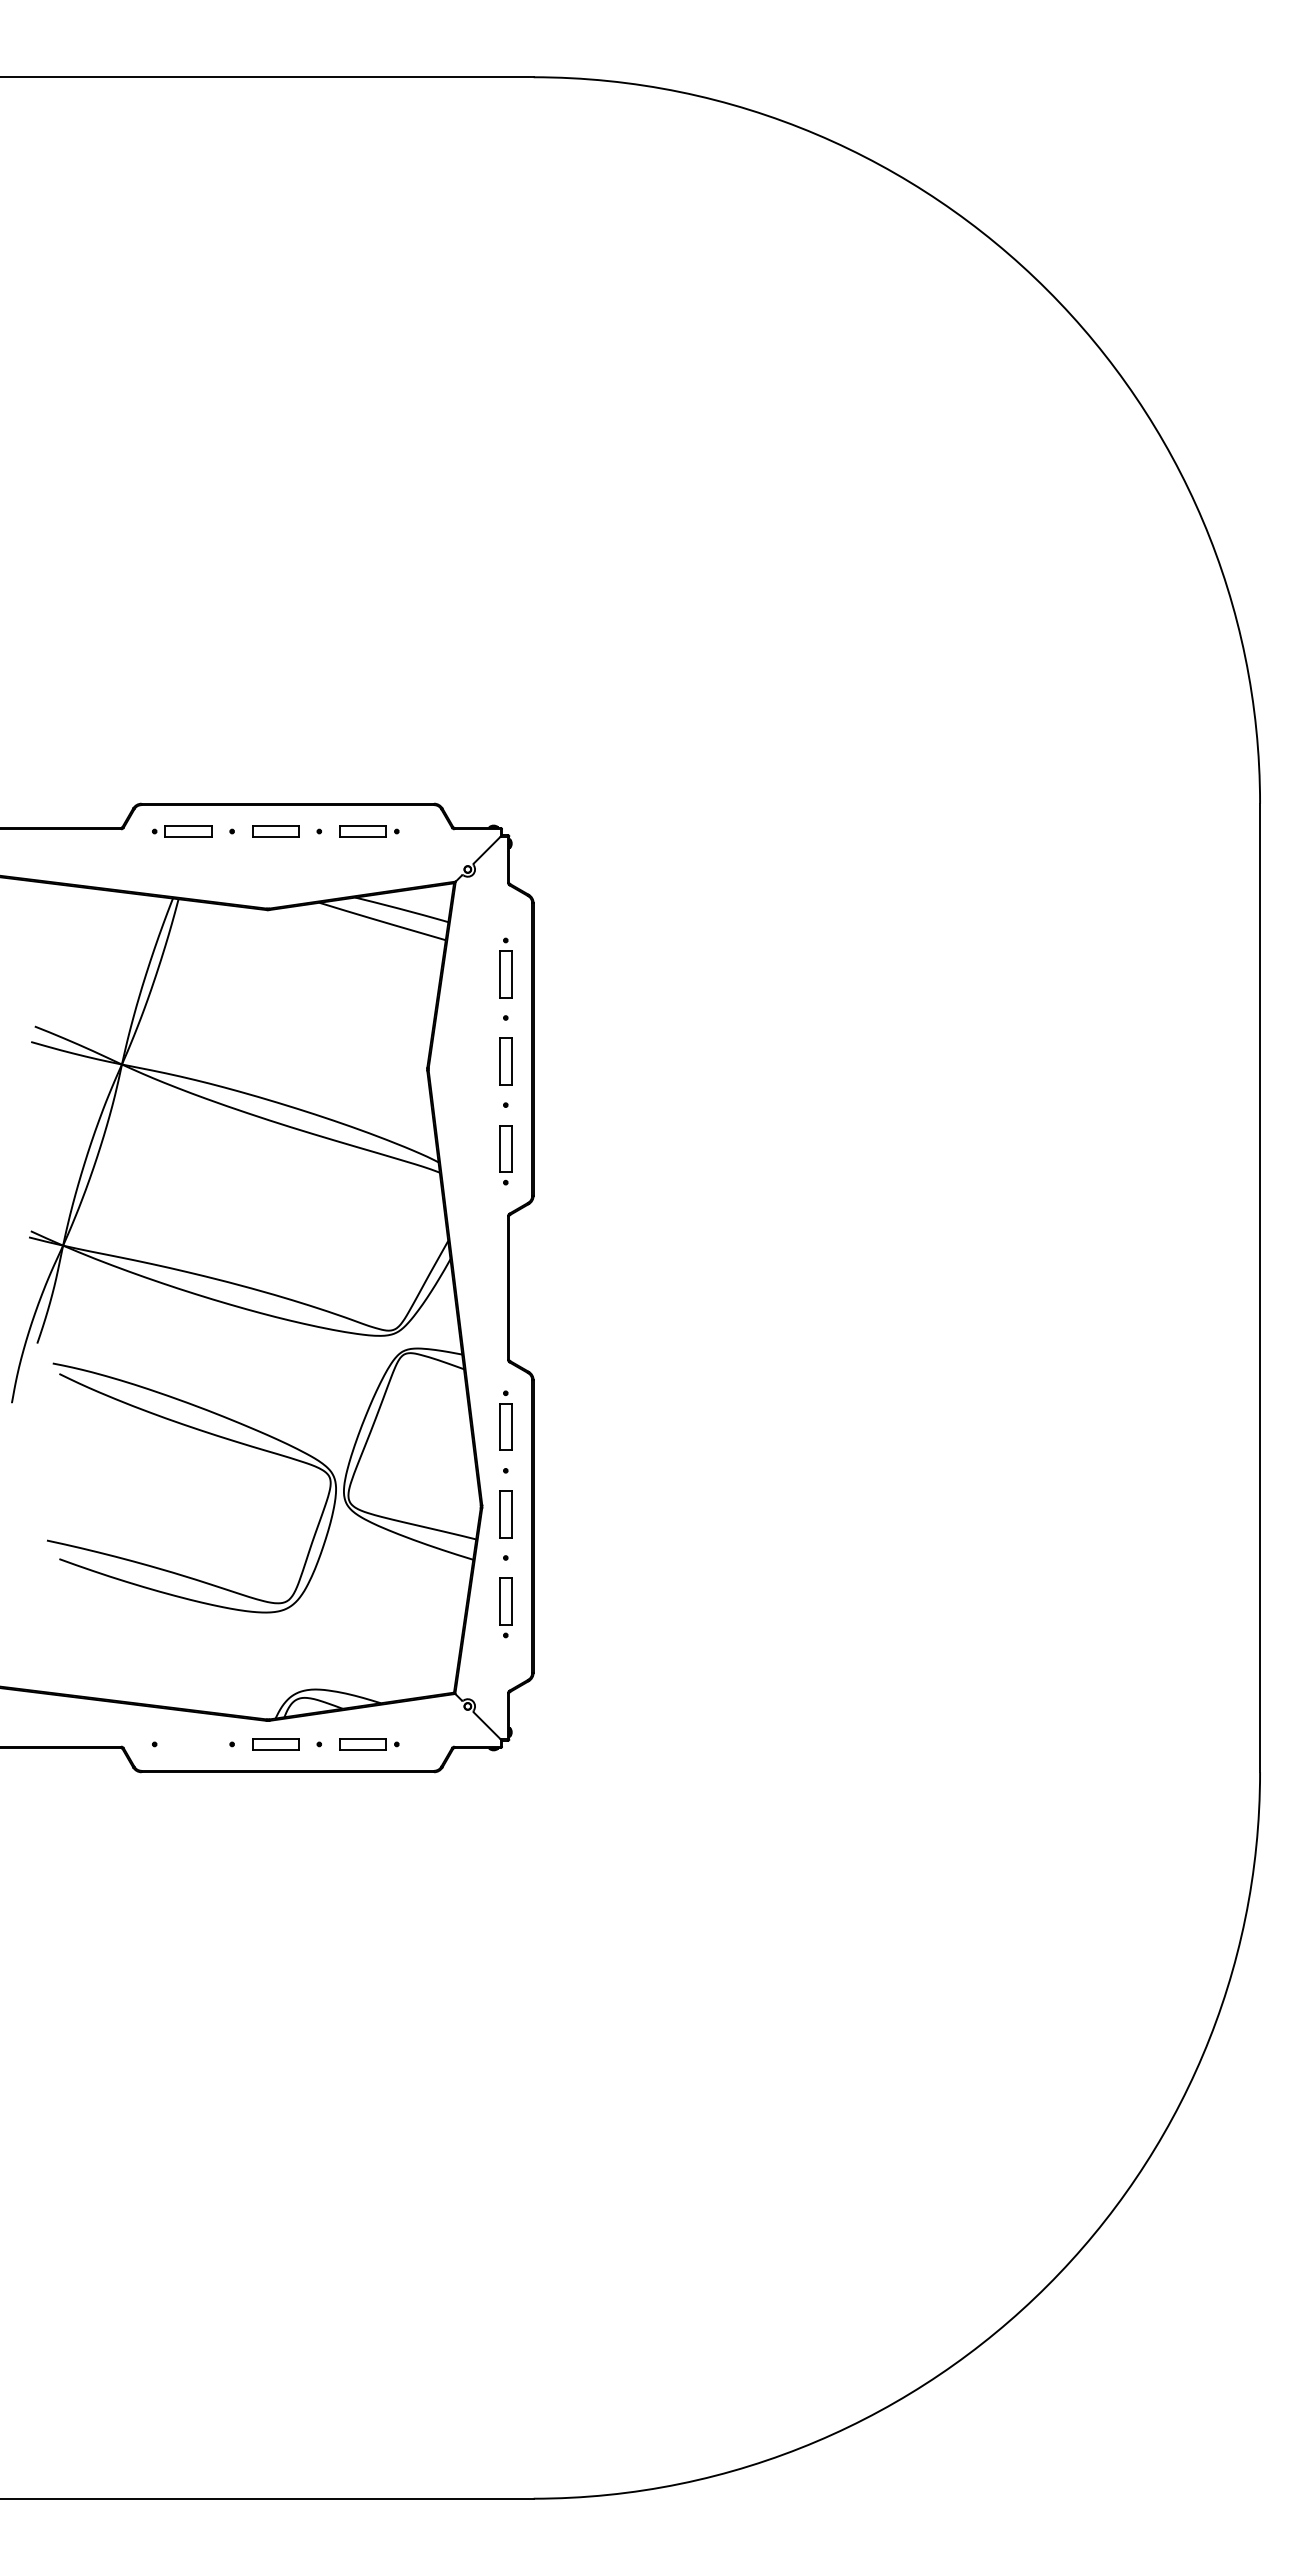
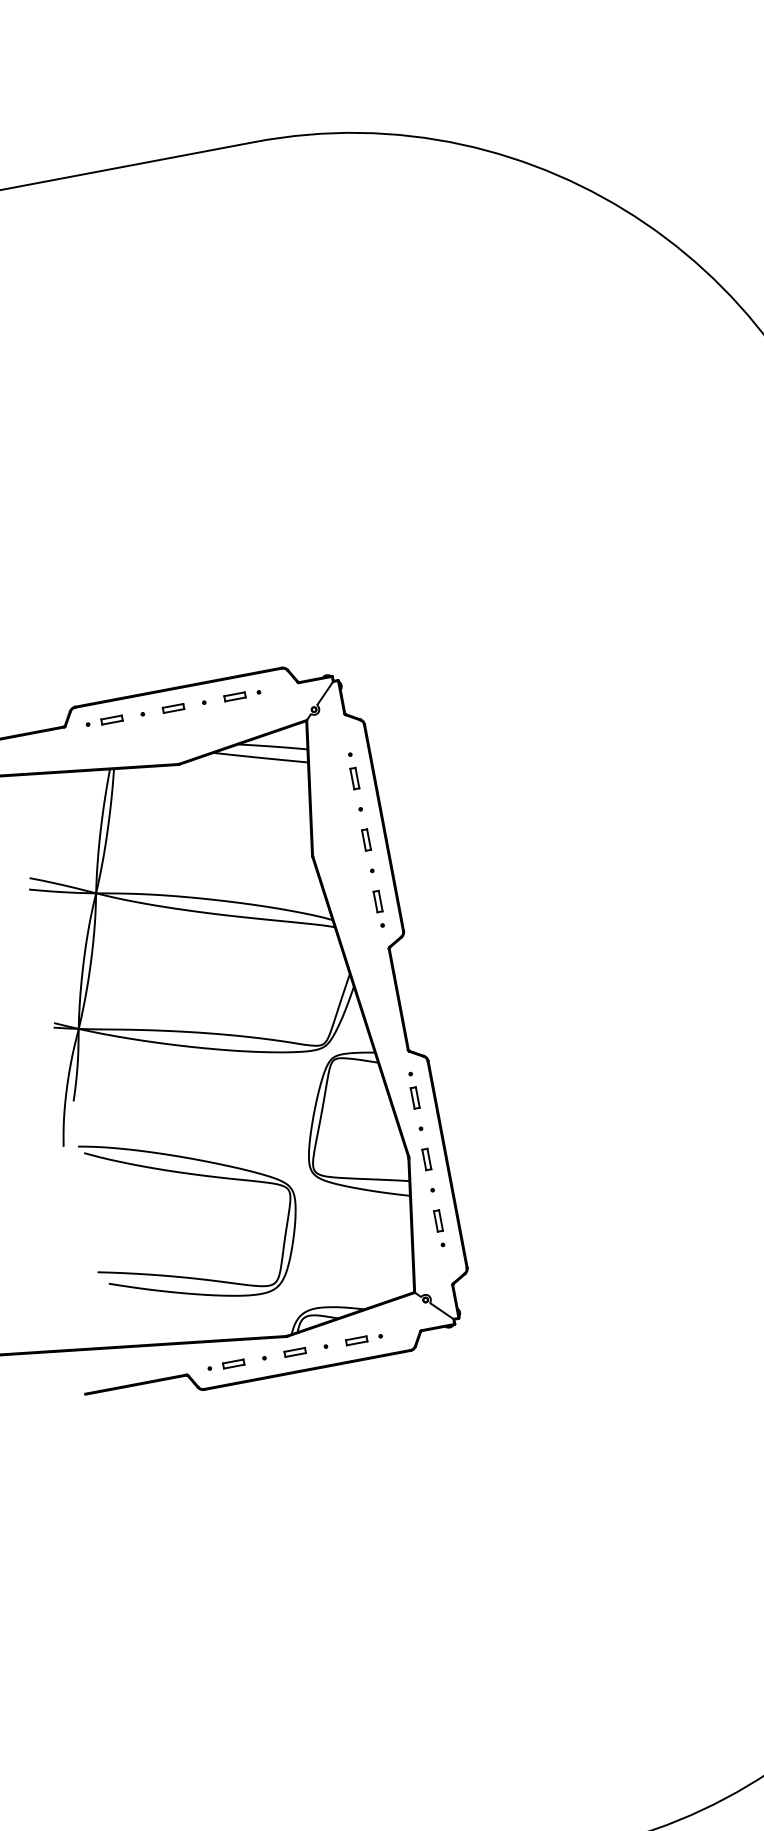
part: (188, 831) -> (112, 720), size x0.62
part: (275, 831) -> (173, 708), size x0.62
part: (362, 831) -> (234, 696), size x0.62
part: (505, 974) -> (354, 778), size x0.62
part: (505, 1061) -> (366, 840), size x0.62
part: (505, 1148) -> (377, 901), size x0.62
part: (505, 1427) -> (415, 1098), size x0.62
part: (209, 1434) -> (198, 1175), moved
part: (505, 1514) -> (426, 1159), size x0.62
part: (505, 1601) -> (438, 1221), size x0.62
part: (188, 1744) -> (233, 1364), added
part: (275, 1744) -> (295, 1352), size x0.62
part: (362, 1744) -> (356, 1340), size x0.62

